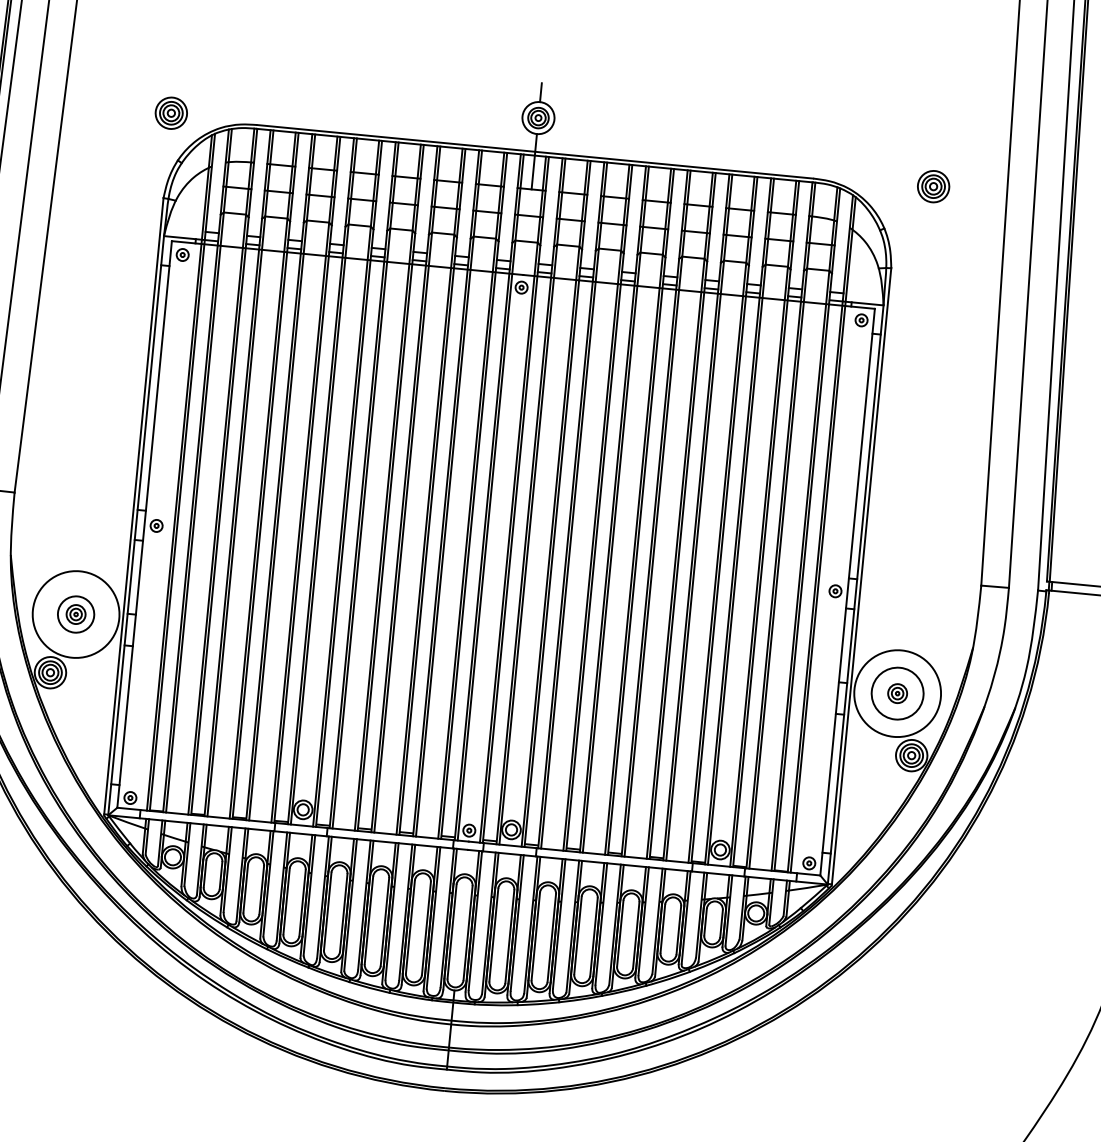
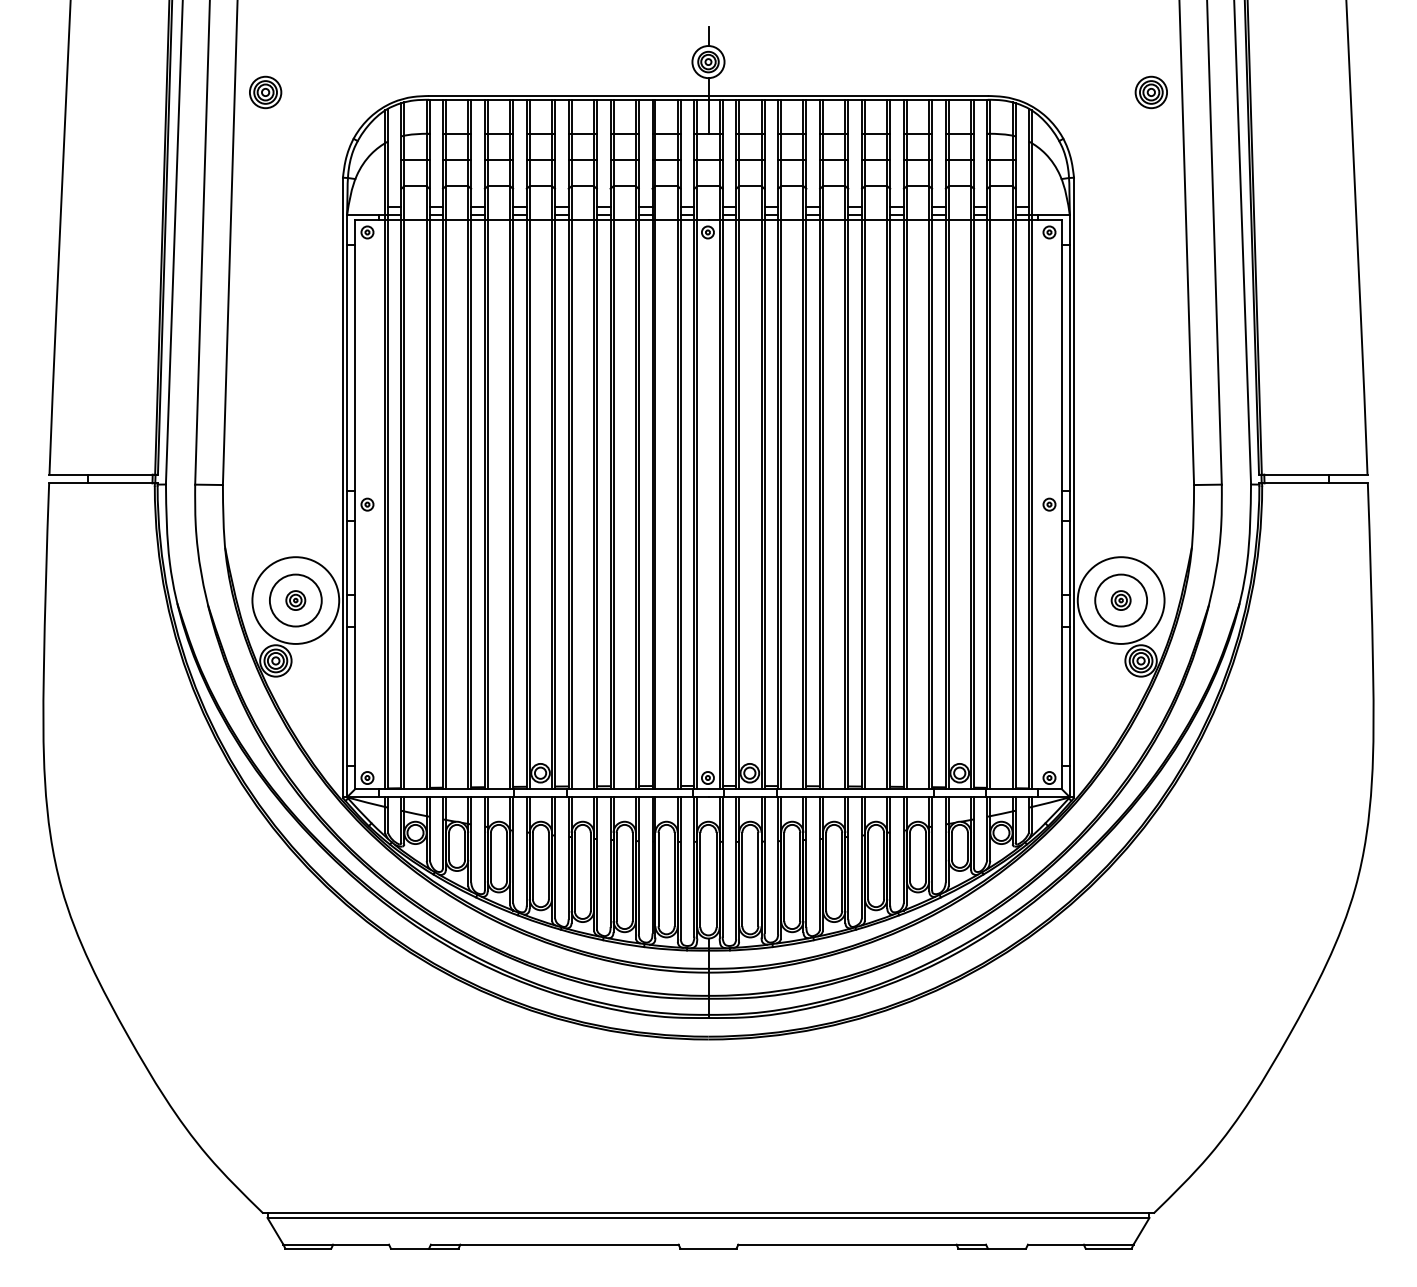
part: (171, 113) -> (265, 92), moved
part: (932, 186) -> (1150, 92), moved
circle: (75, 614) -> (295, 600), size x1.43

